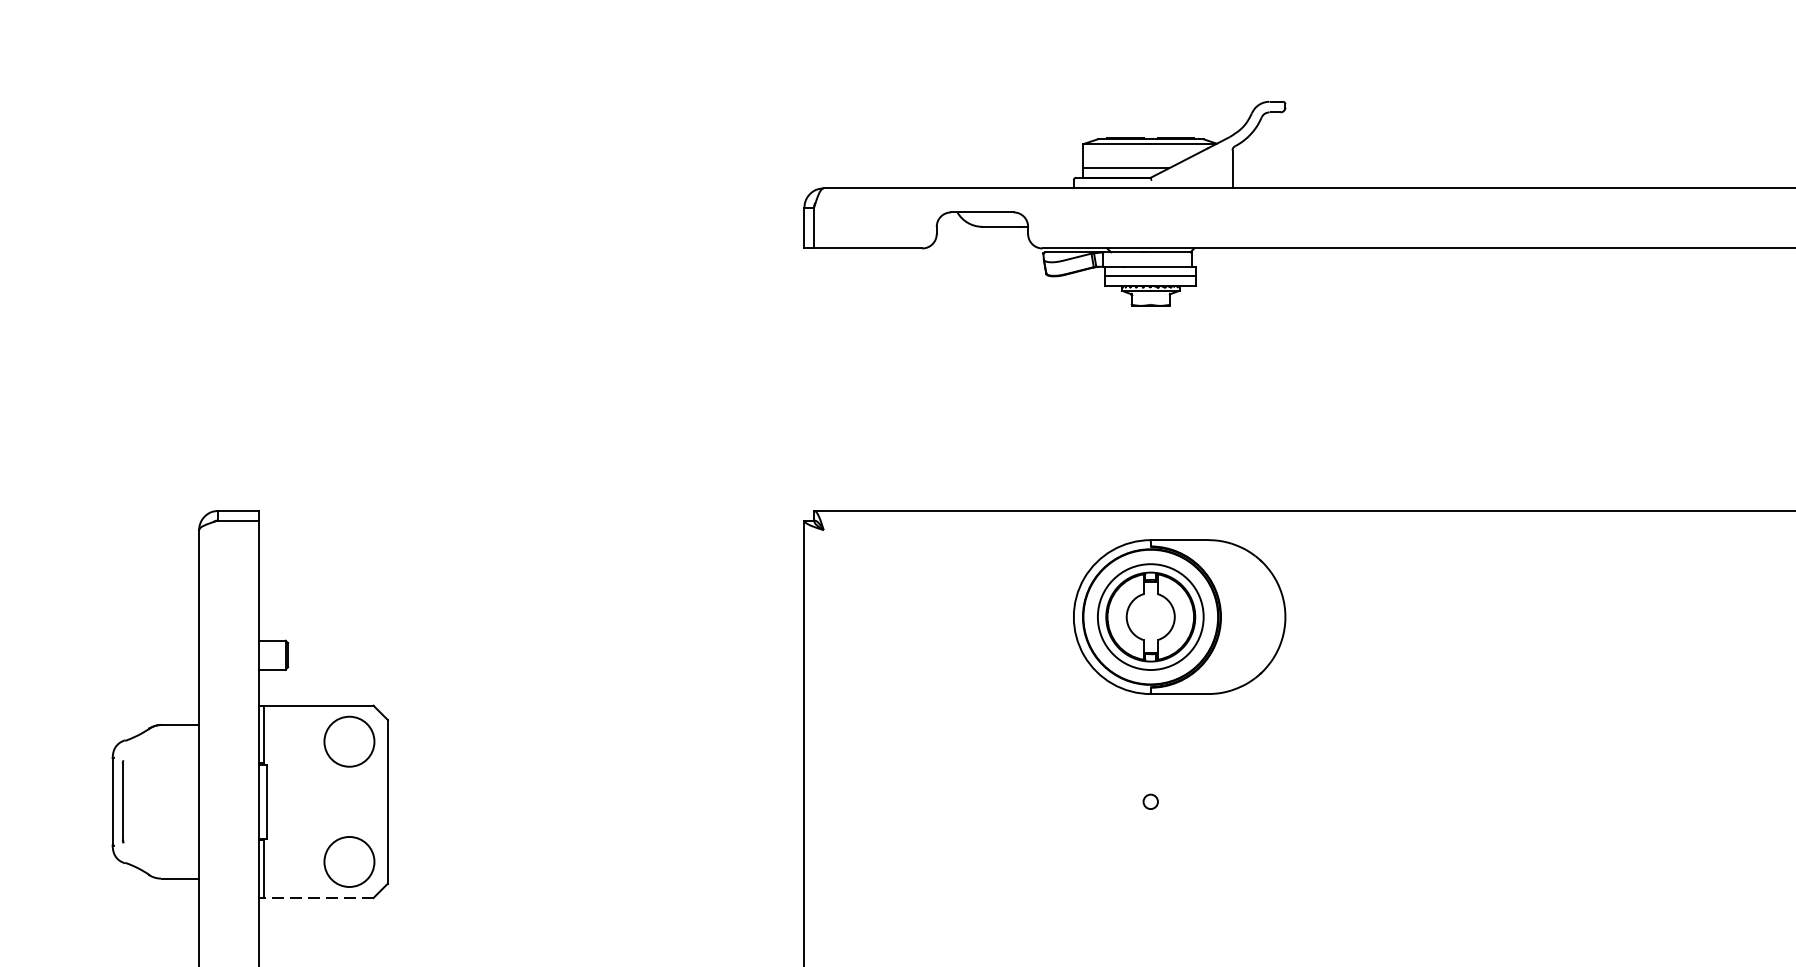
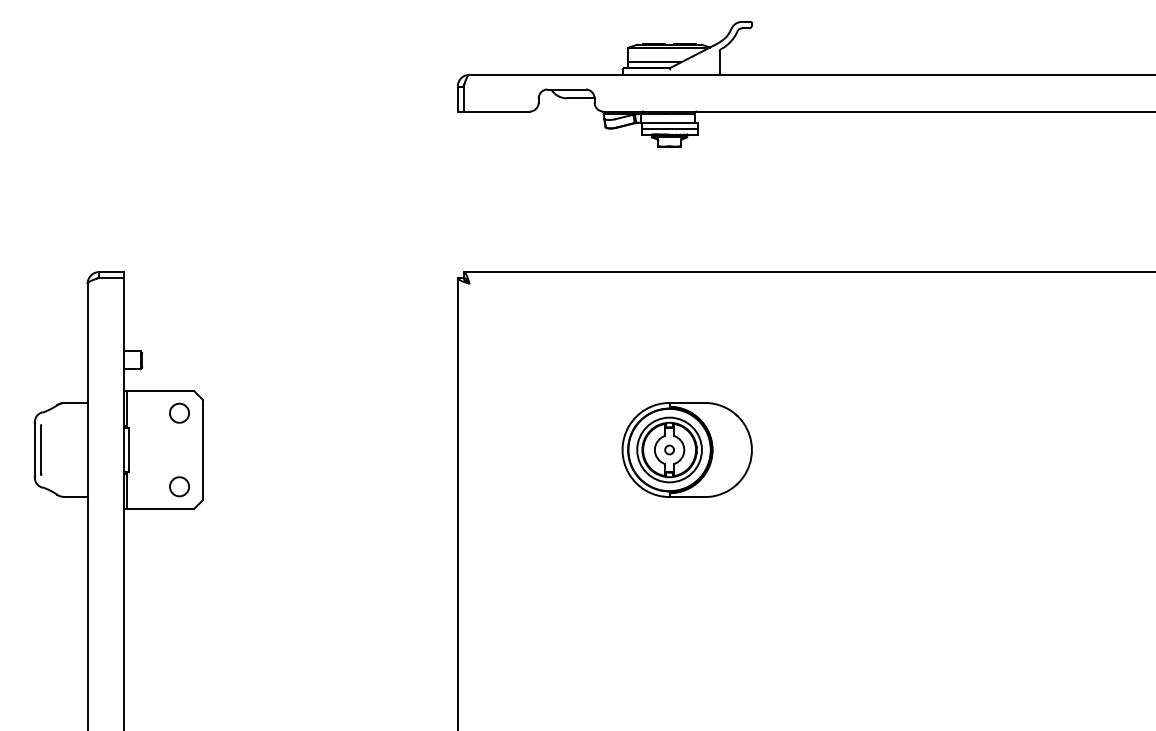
part: (1178, 616) -> (686, 449), moved
circle: (349, 740) -> (179, 412), size x0.62
circle: (349, 861) -> (179, 486), size x0.62
line: (318, 897) -> (160, 508), dashed -> solid

